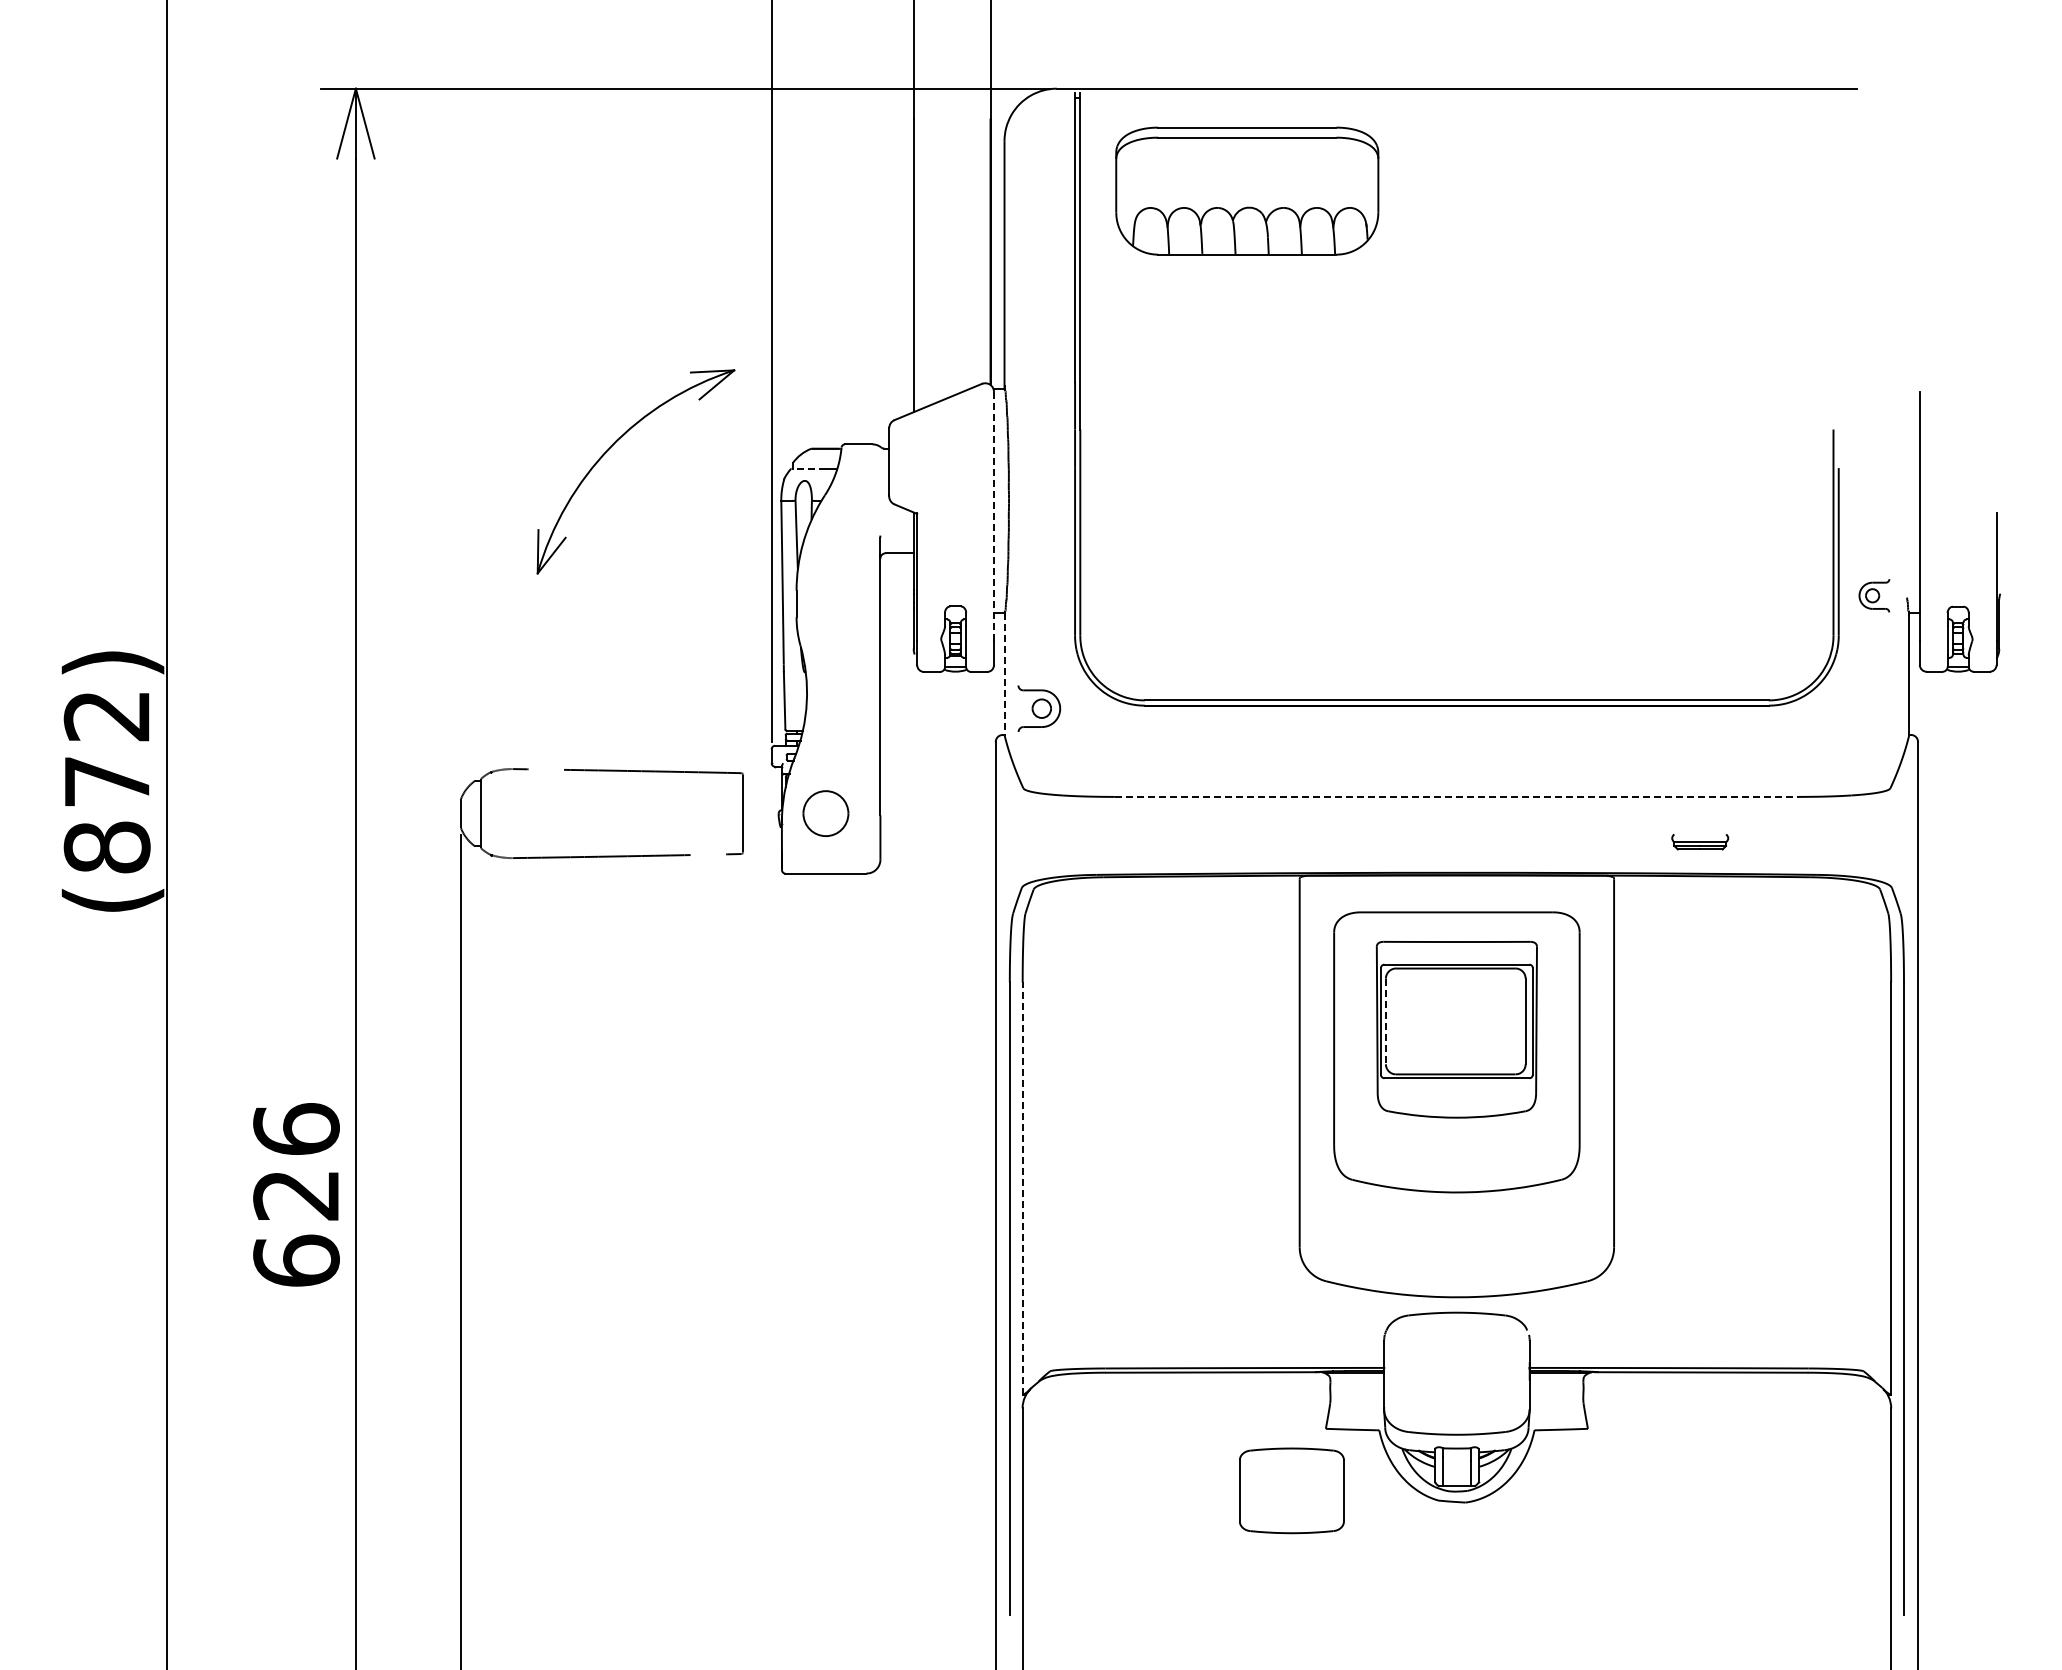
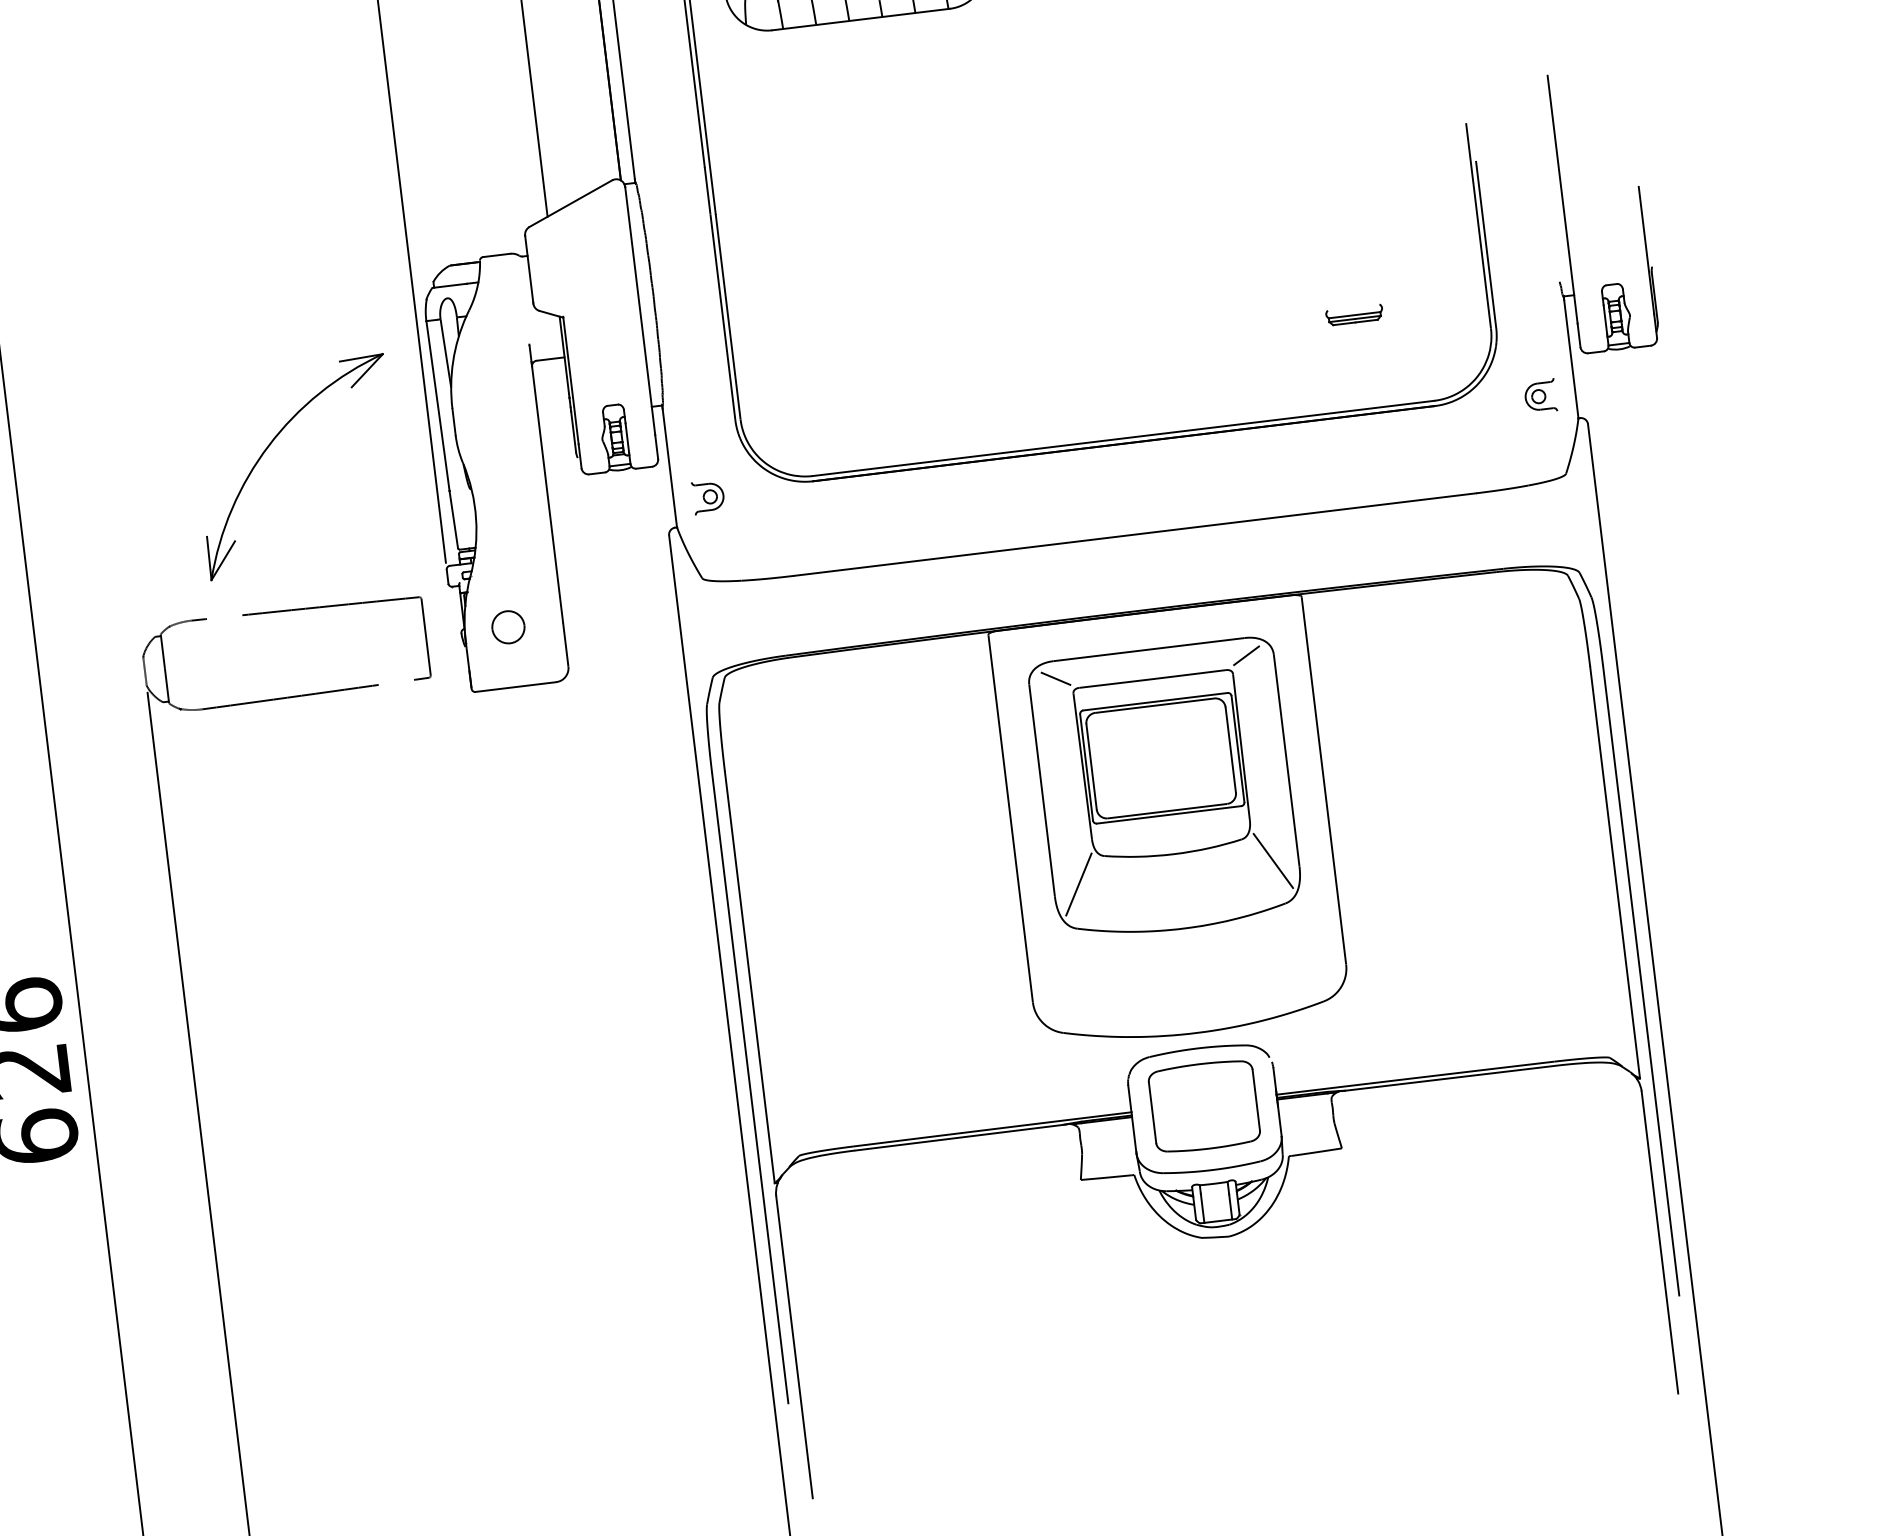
part: (611, 447) -> (269, 445), moved
line: (808, 468) -> (449, 285), dashed -> solid
line: (994, 517) -> (640, 311), dashed -> solid
part: (1874, 595) -> (1540, 396), moved
line: (1004, 674) -> (669, 467), dashed -> solid
part: (1039, 708) -> (708, 496), size x0.71
line: (1457, 796) -> (1135, 534), dashed -> solid
part: (825, 813) -> (508, 627), size x0.71
part: (1700, 842) -> (1354, 315), moved
line: (1360, 929) -> (1055, 678), added
line: (1552, 929) -> (1246, 655), added
line: (1385, 1021) -> (1091, 766), dashed -> solid
line: (1359, 1136) -> (1079, 884), added
line: (1554, 1136) -> (1273, 861), added
line: (1022, 1188) -> (749, 977), dashed -> solid
part: (1291, 1490) -> (1203, 1106), moved

